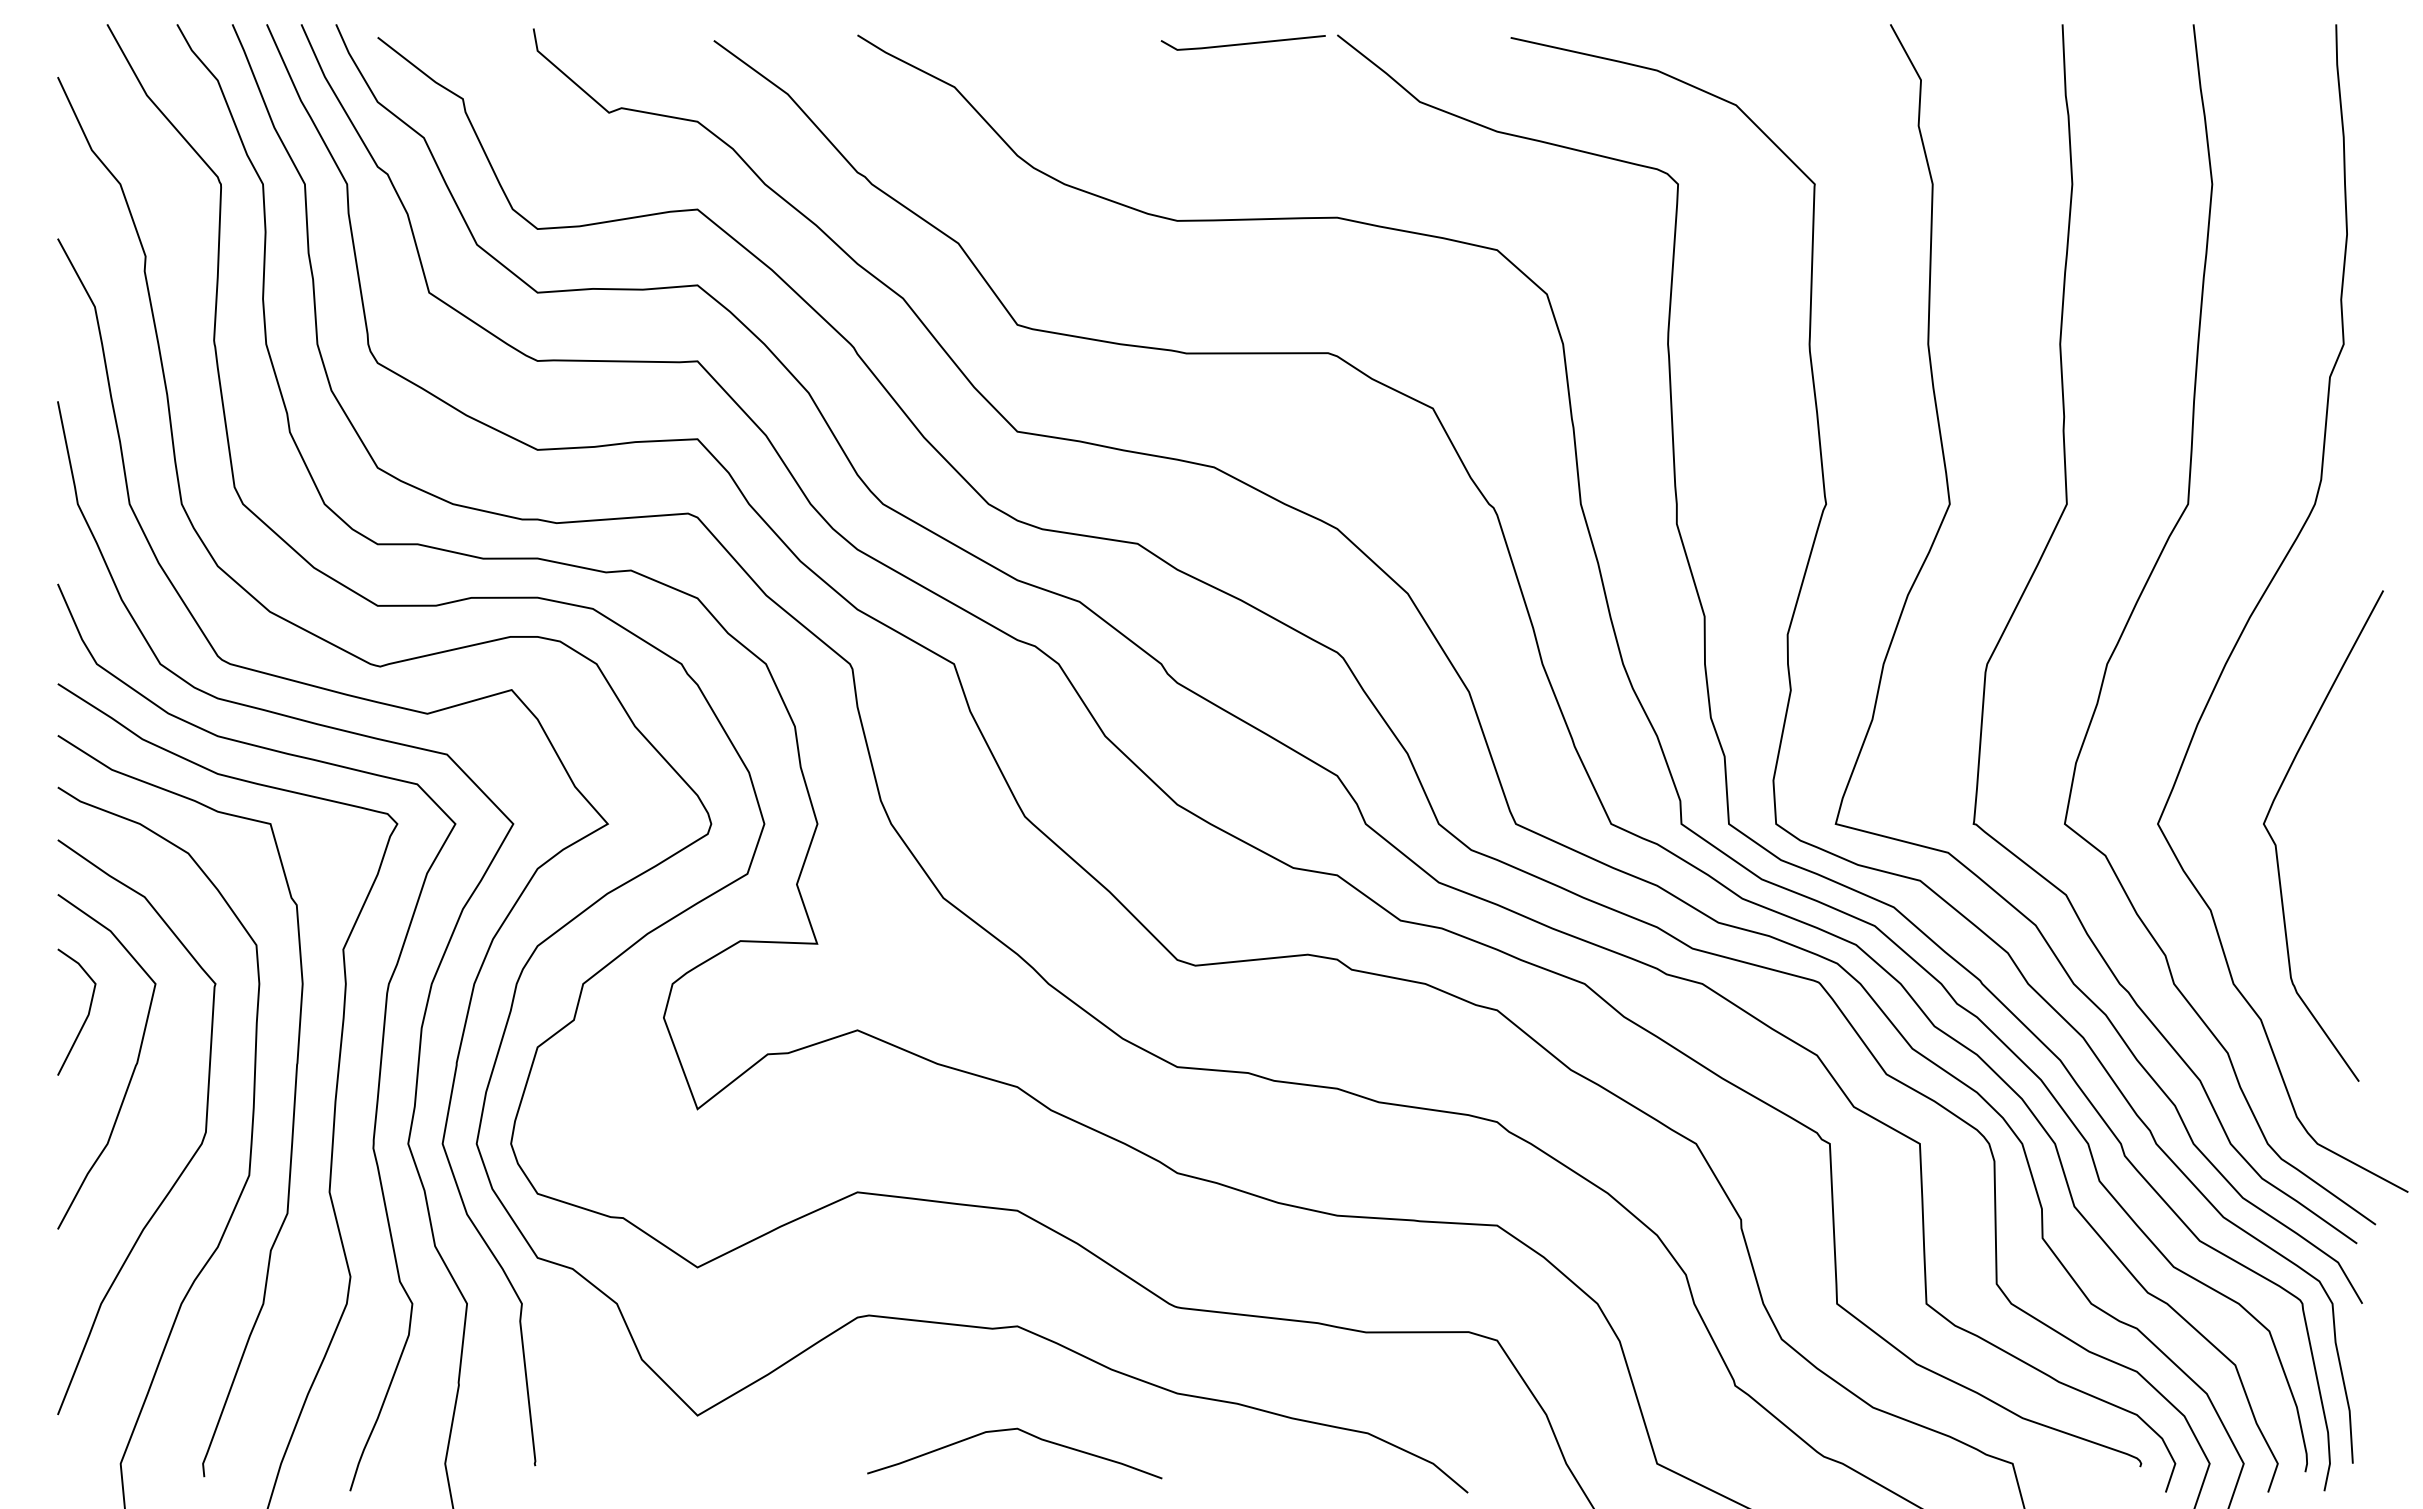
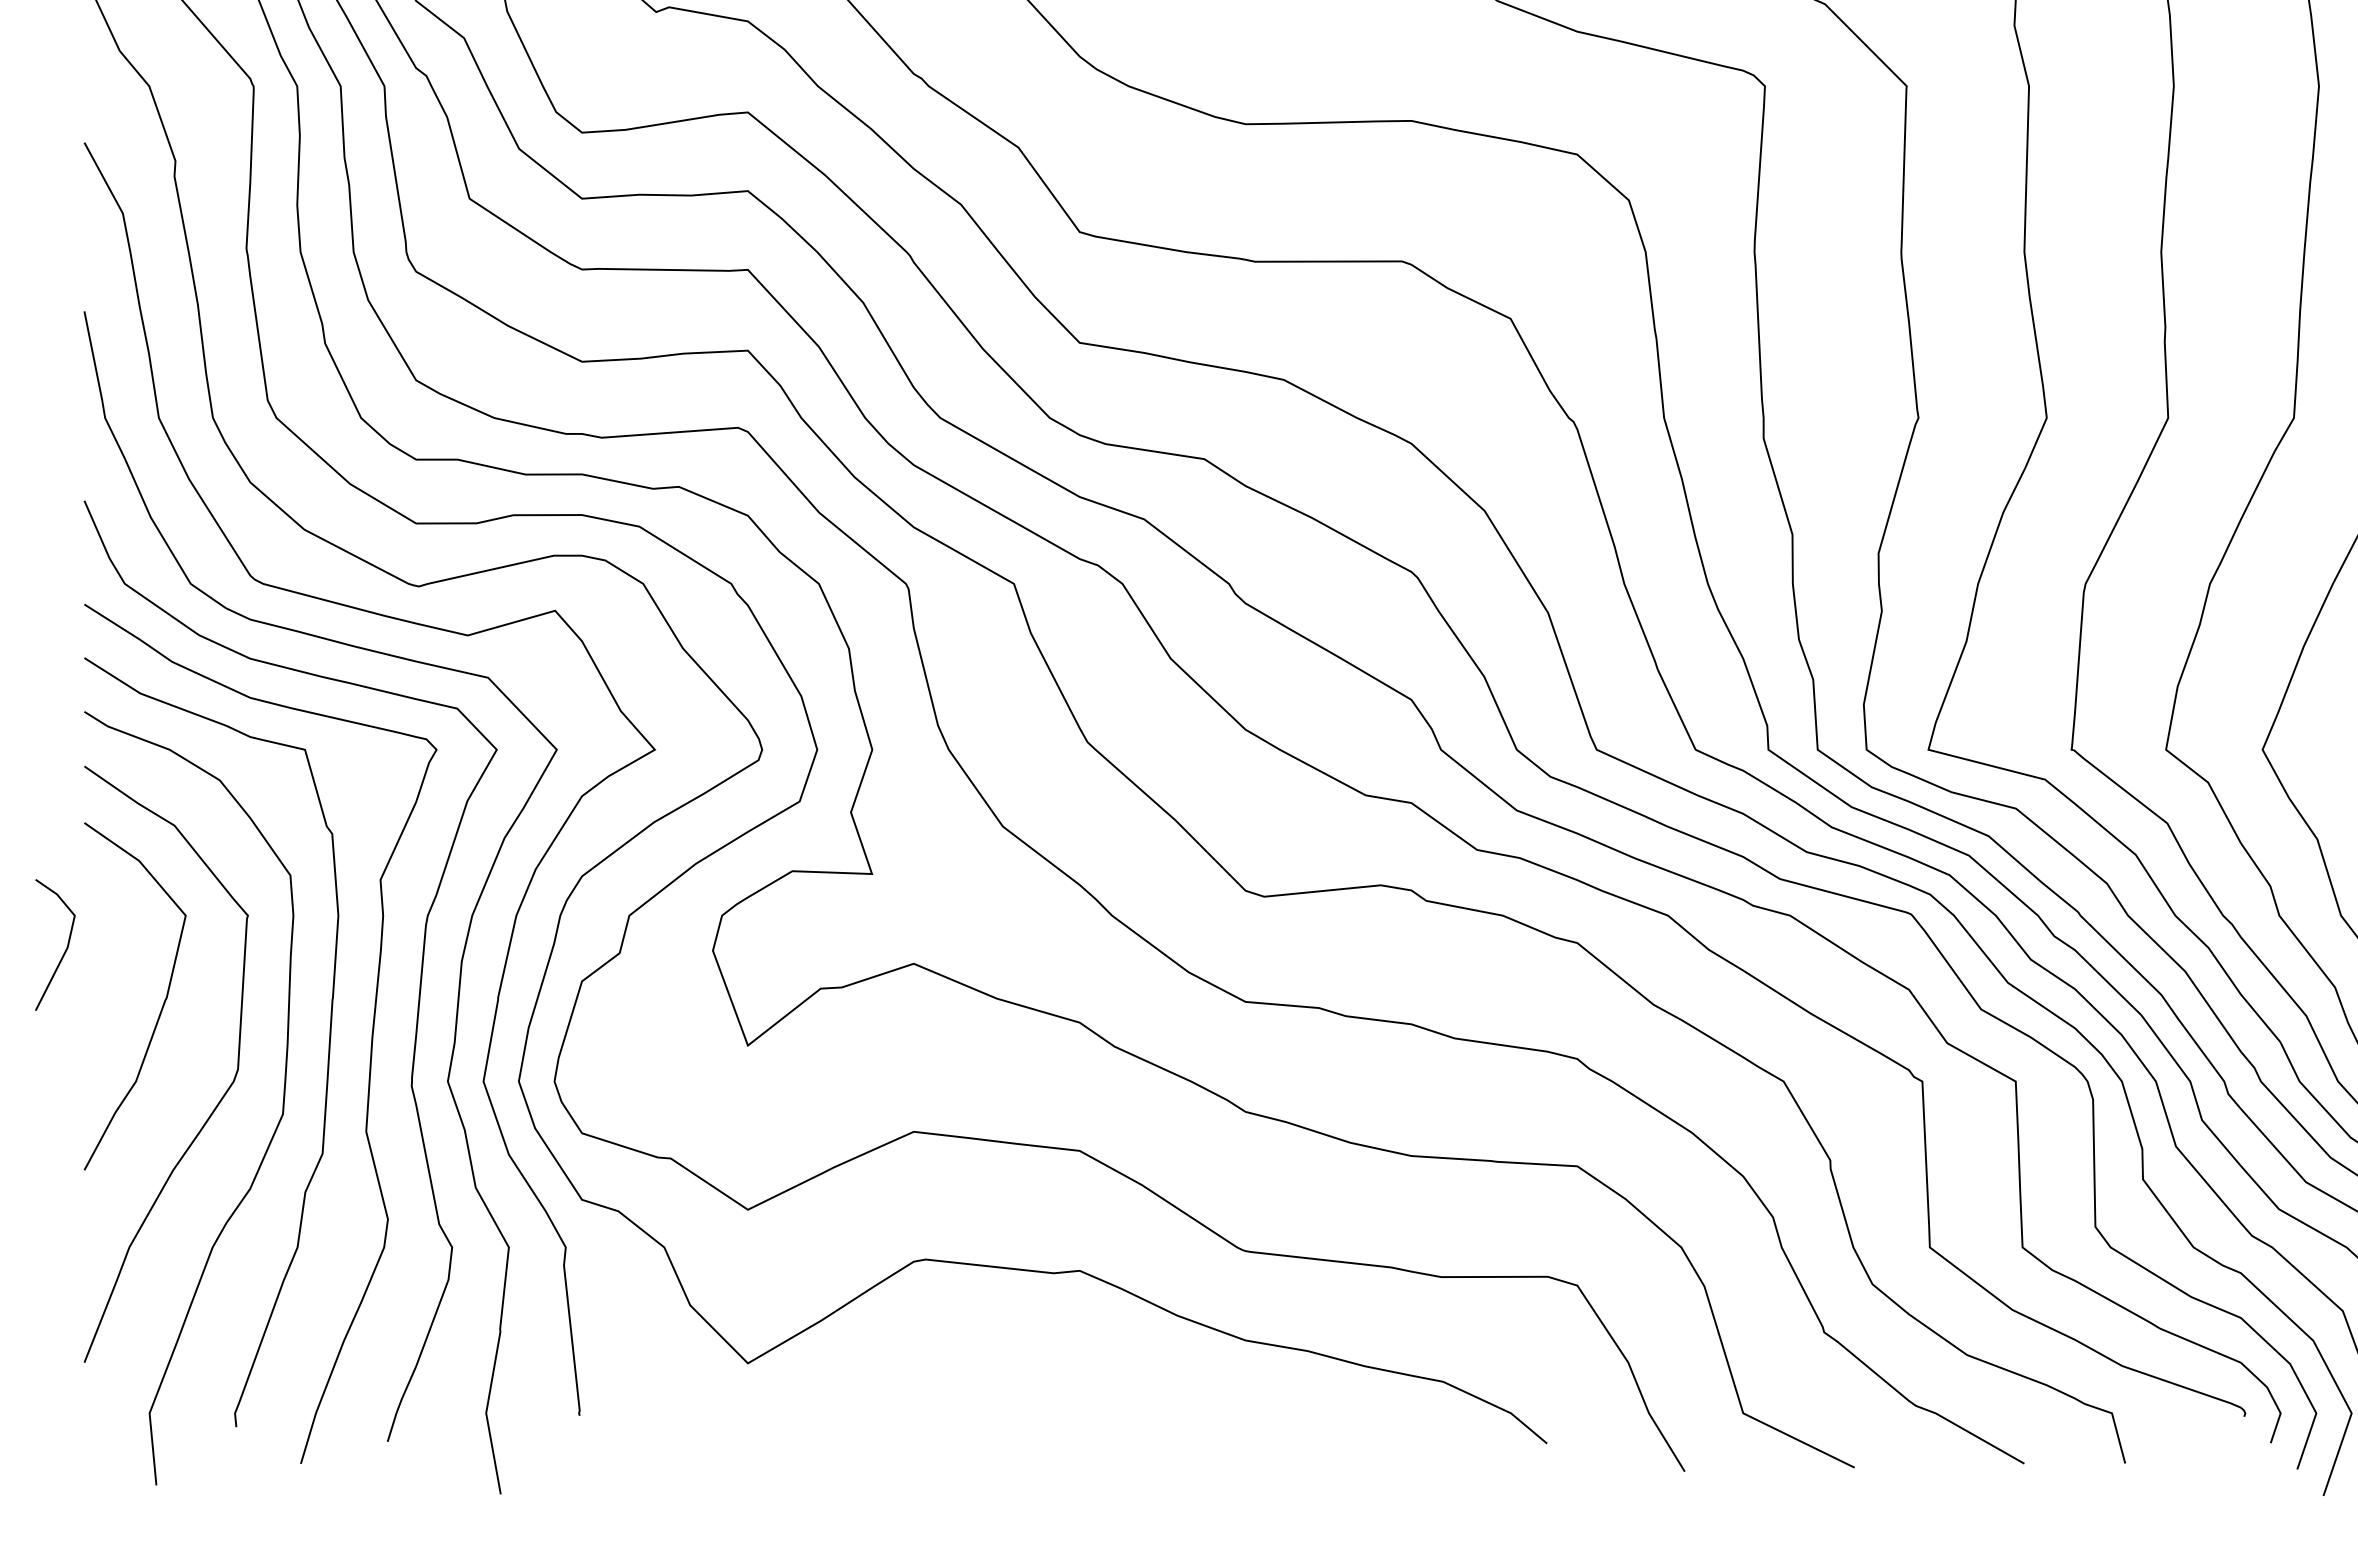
line: (86, 1016) -> (65, 949), moved
curve: (1020, 1431) -> (1082, 1379), removed

